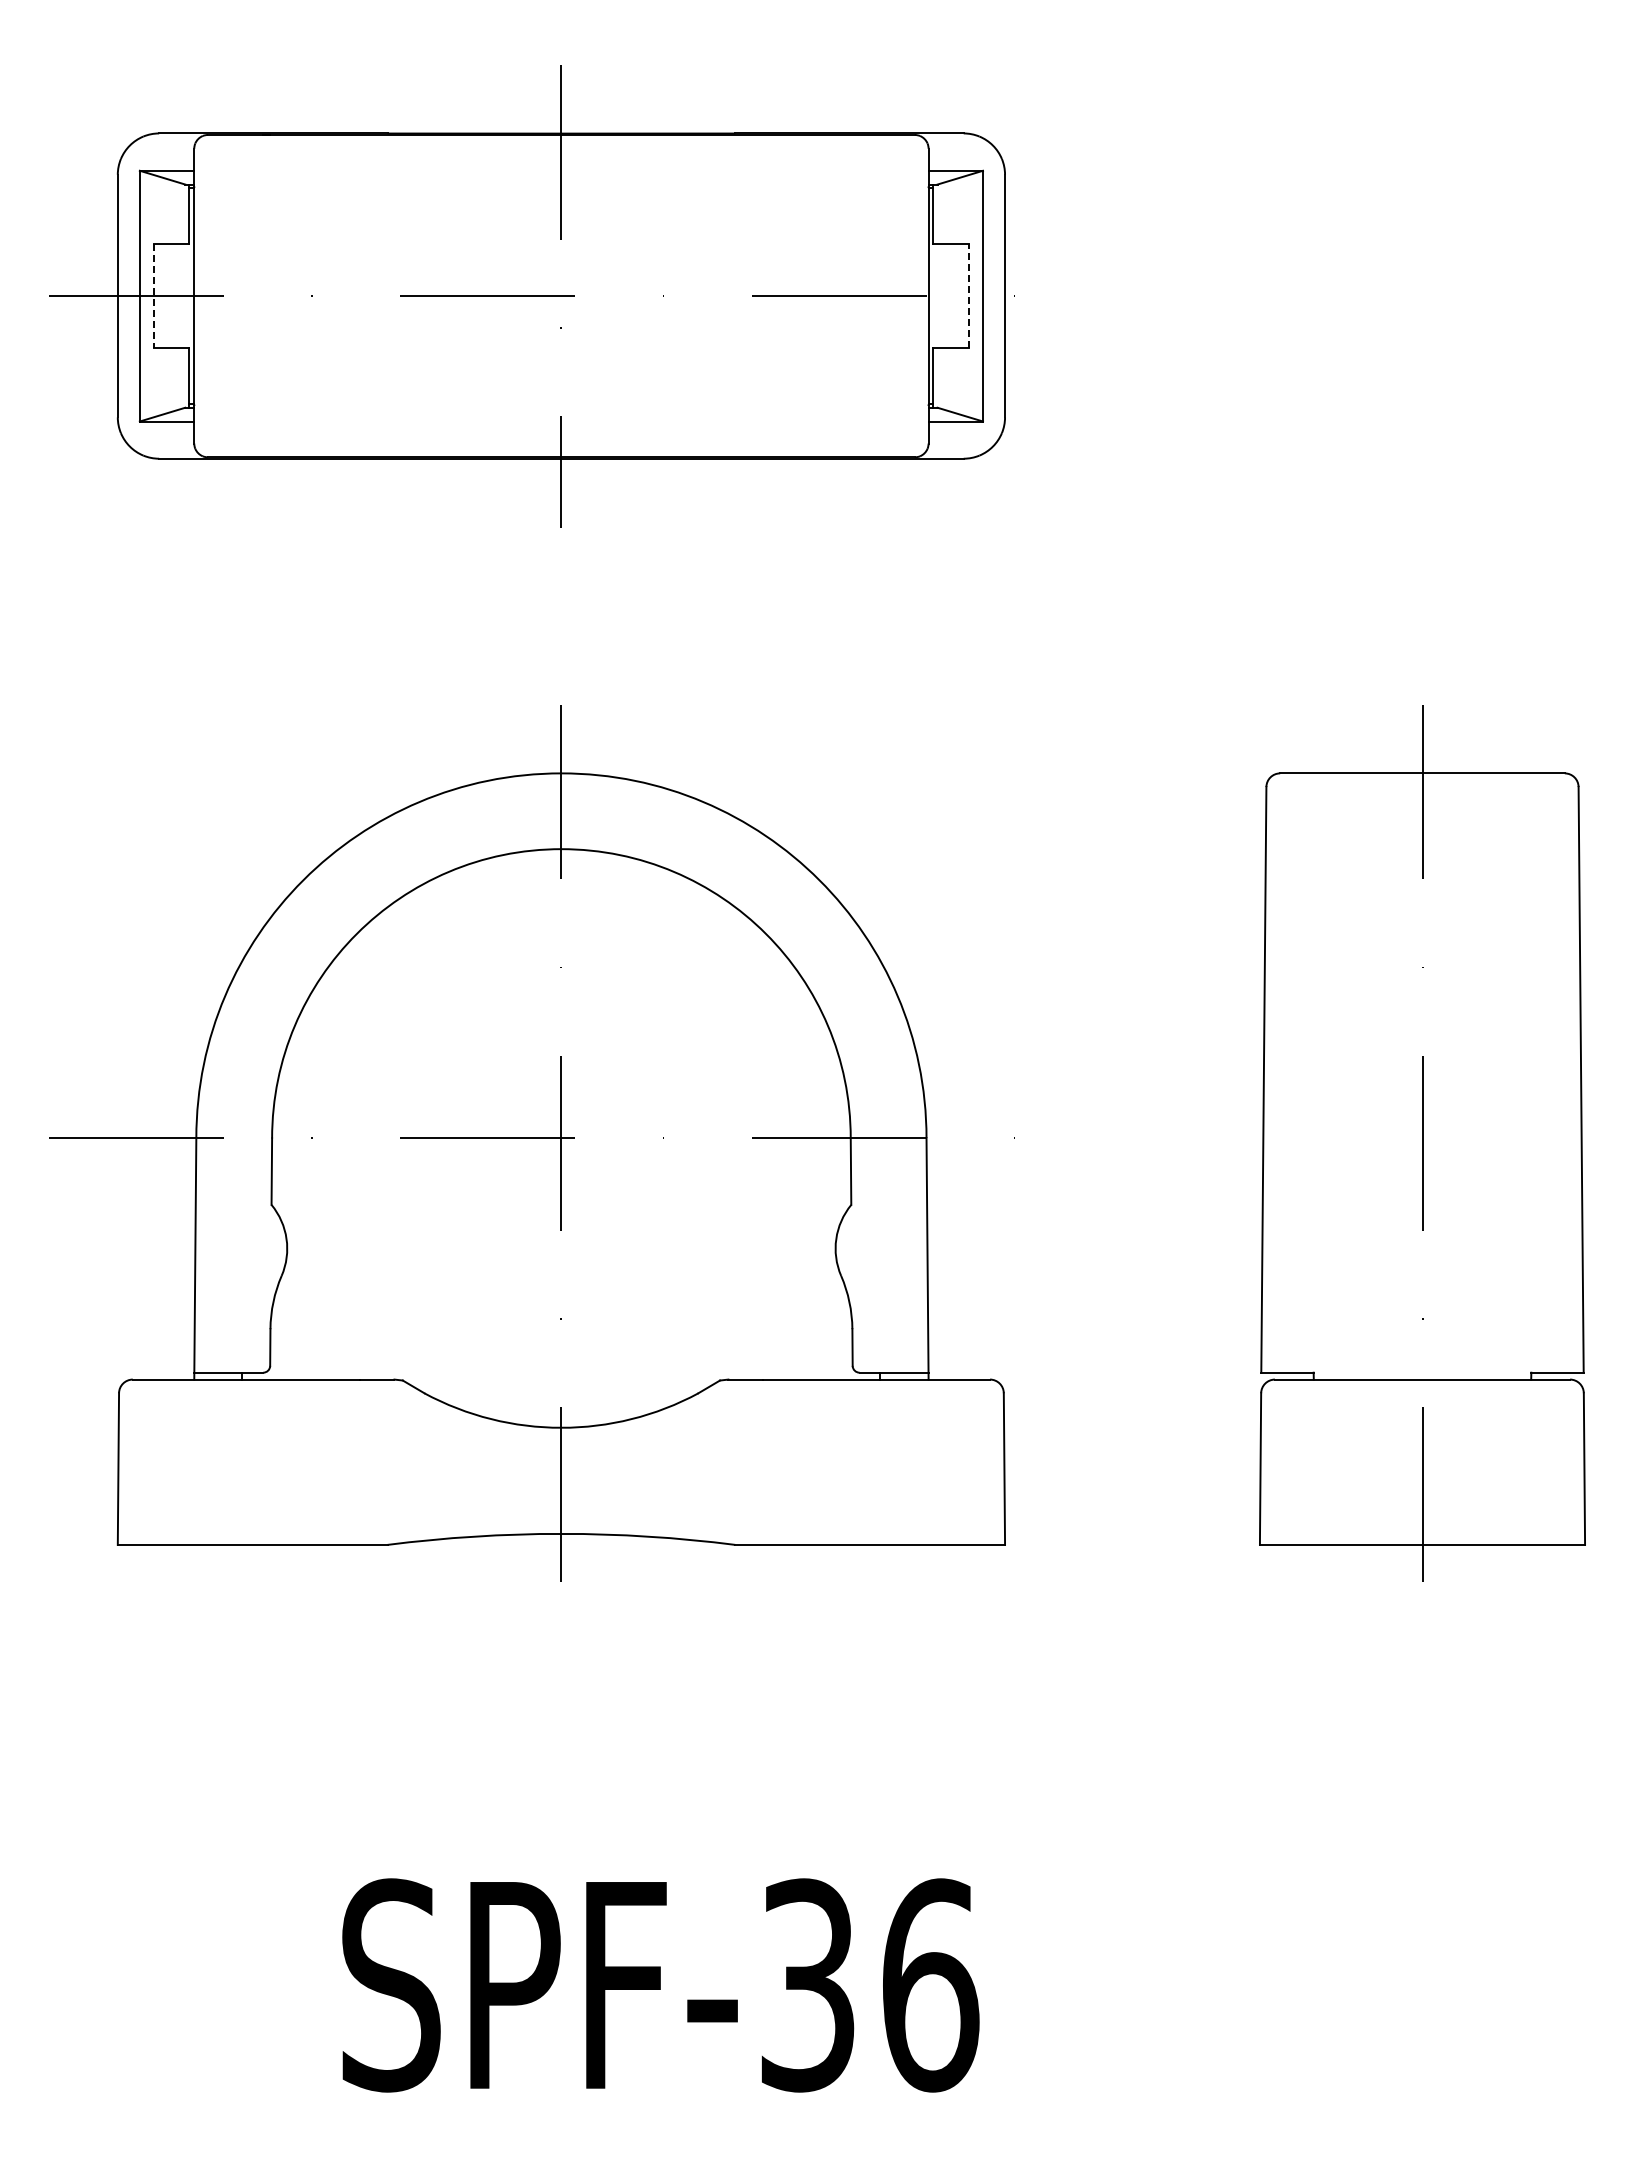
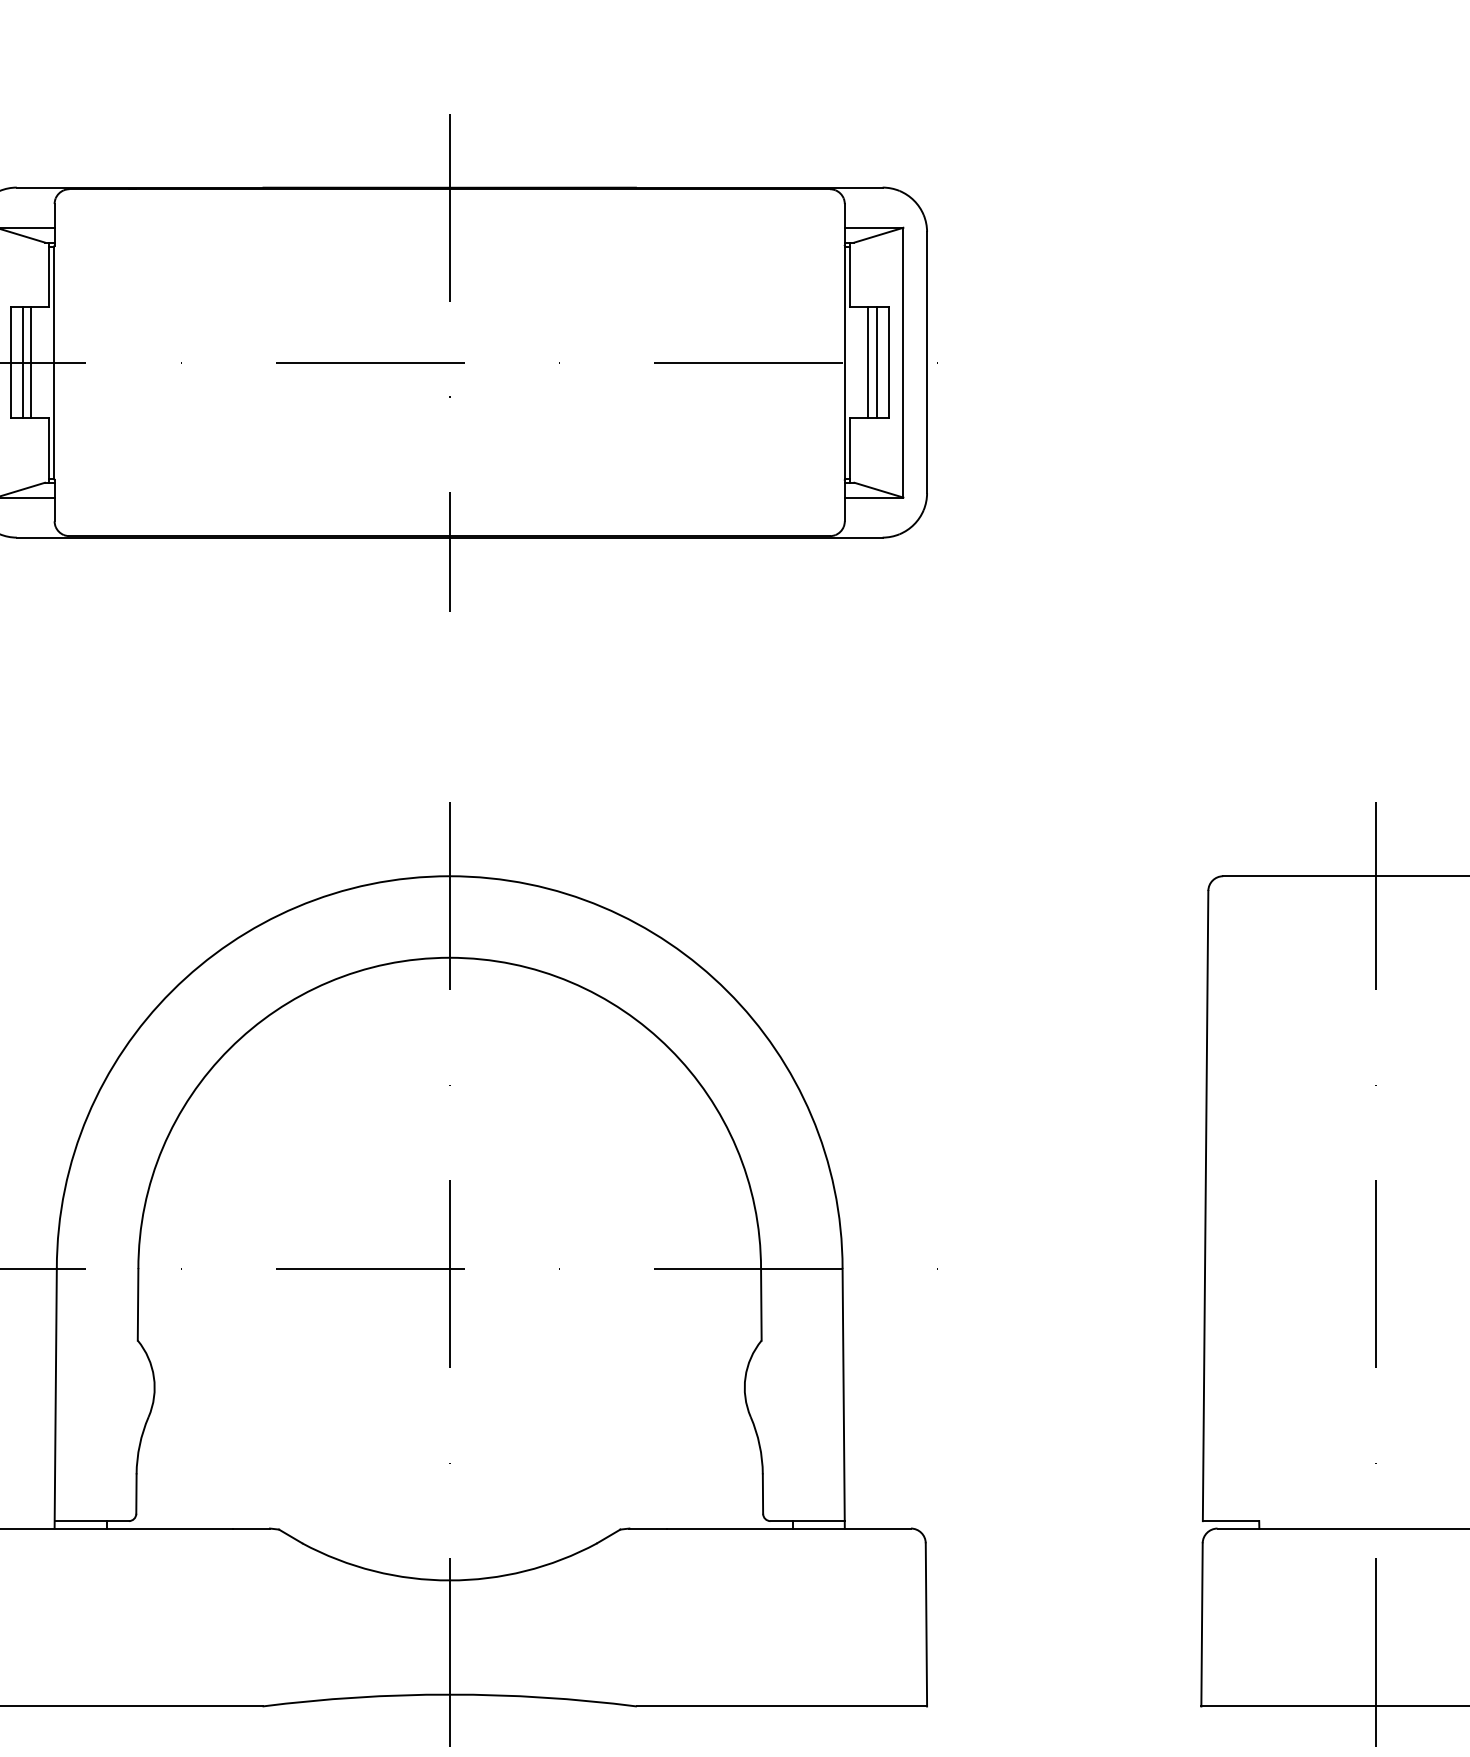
line: (164, 295) -> (22, 361), added
line: (172, 295) -> (31, 361), added
line: (950, 295) -> (868, 361), added
line: (958, 295) -> (877, 361), added
line: (153, 296) -> (10, 363), dashed -> solid
line: (969, 296) -> (888, 363), dashed -> solid

